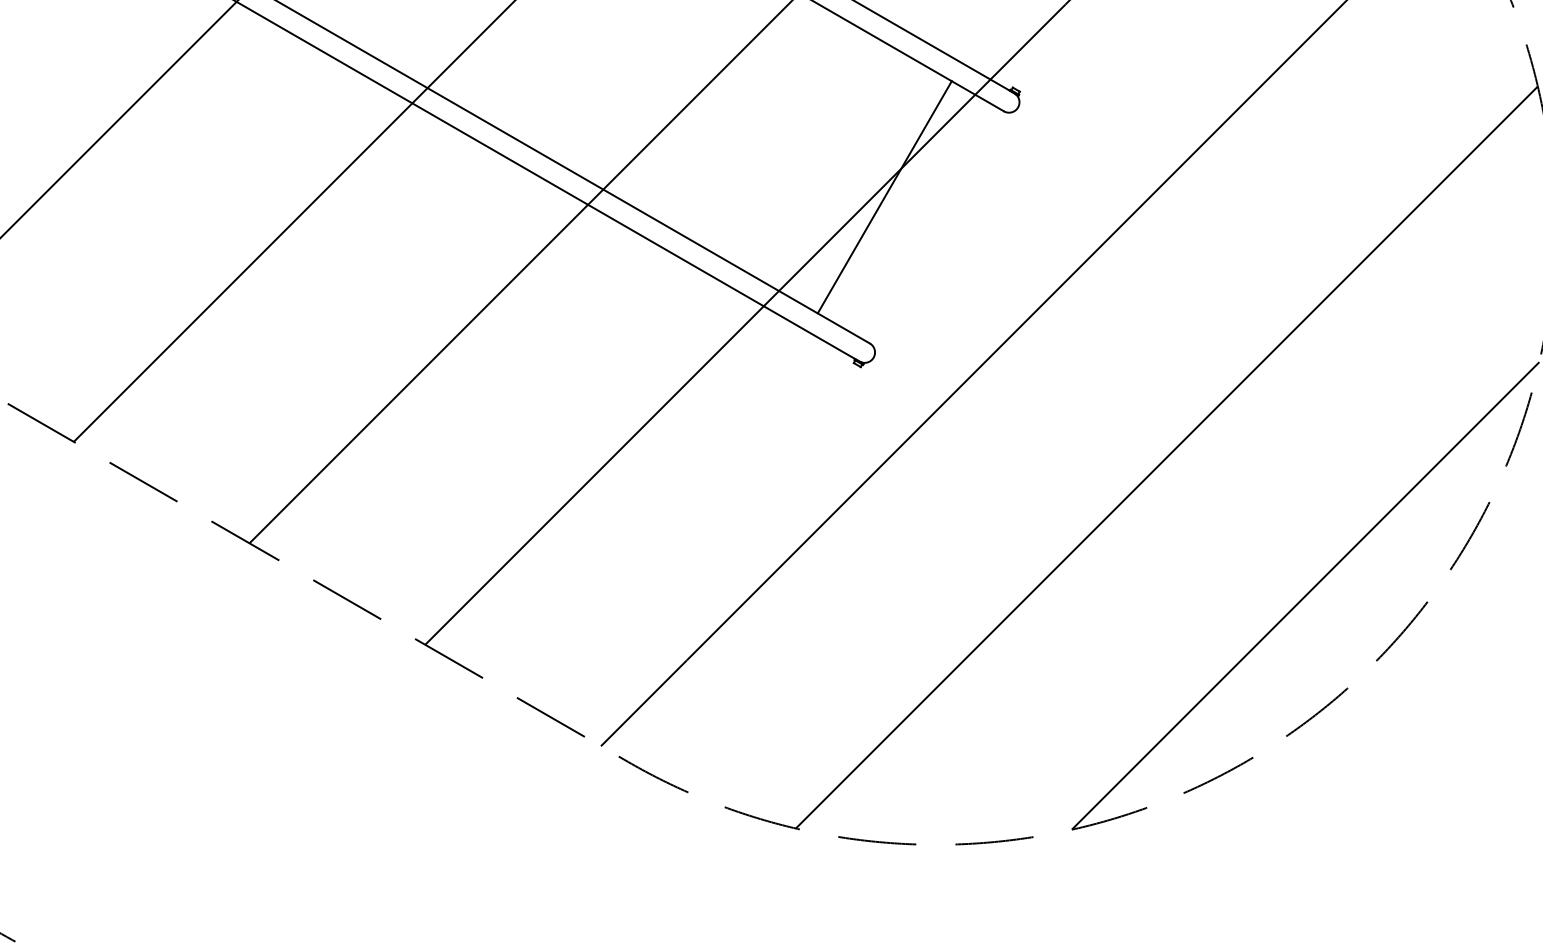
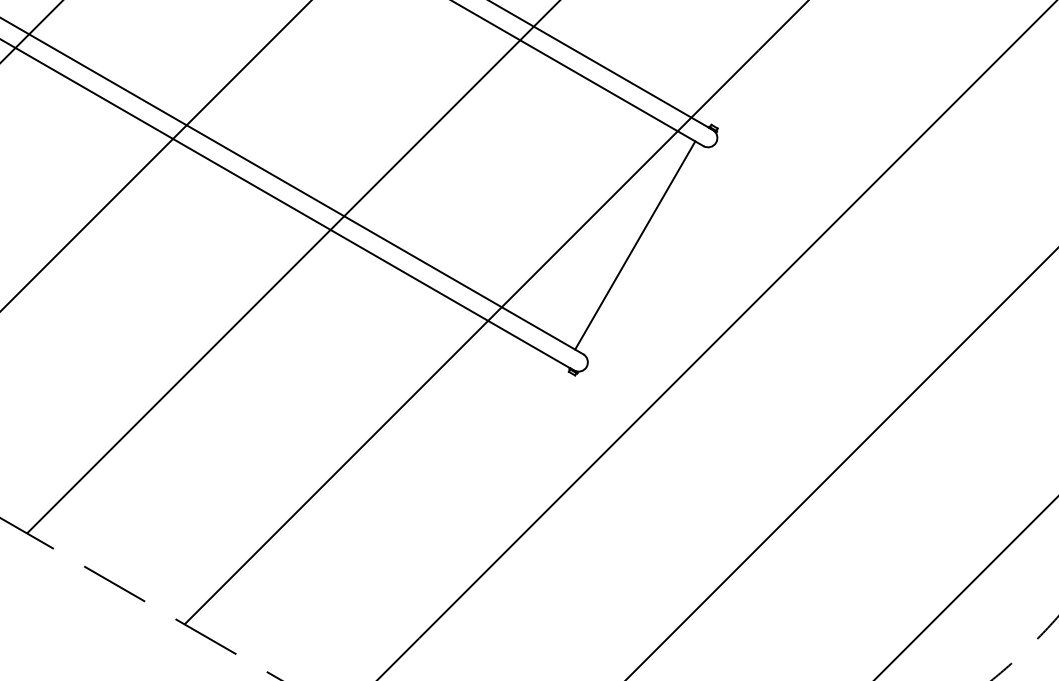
line: (884, 197) -> (634, 245), moved

